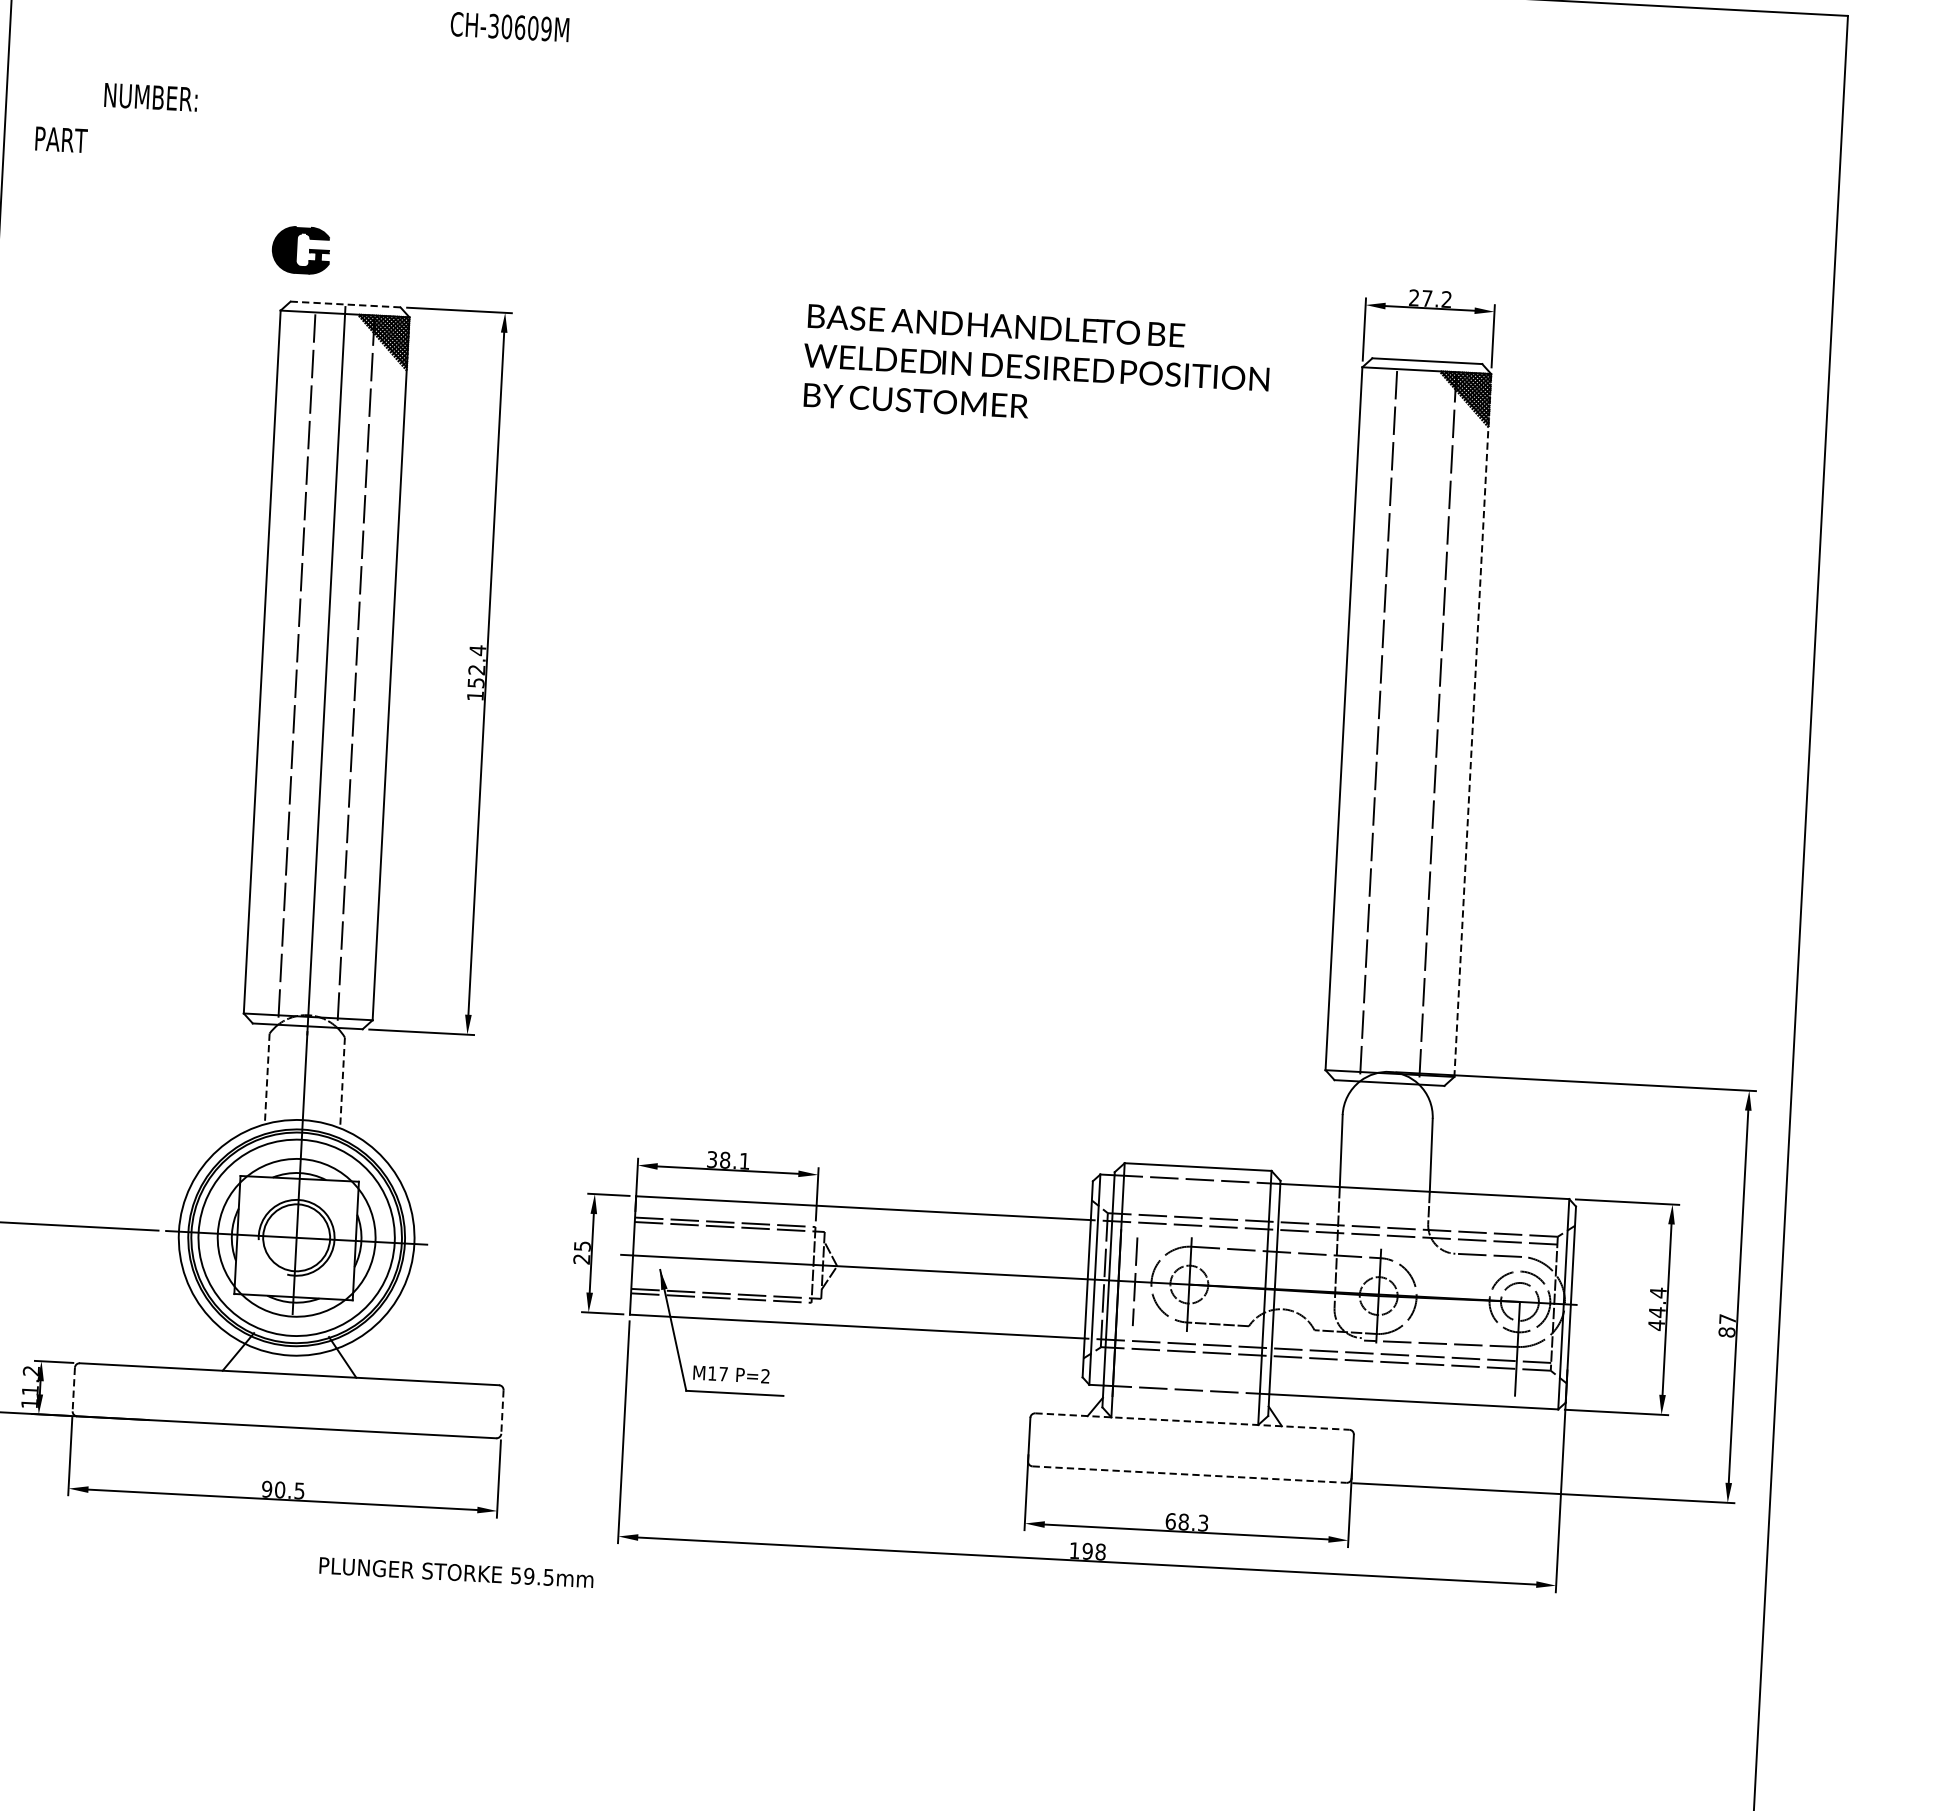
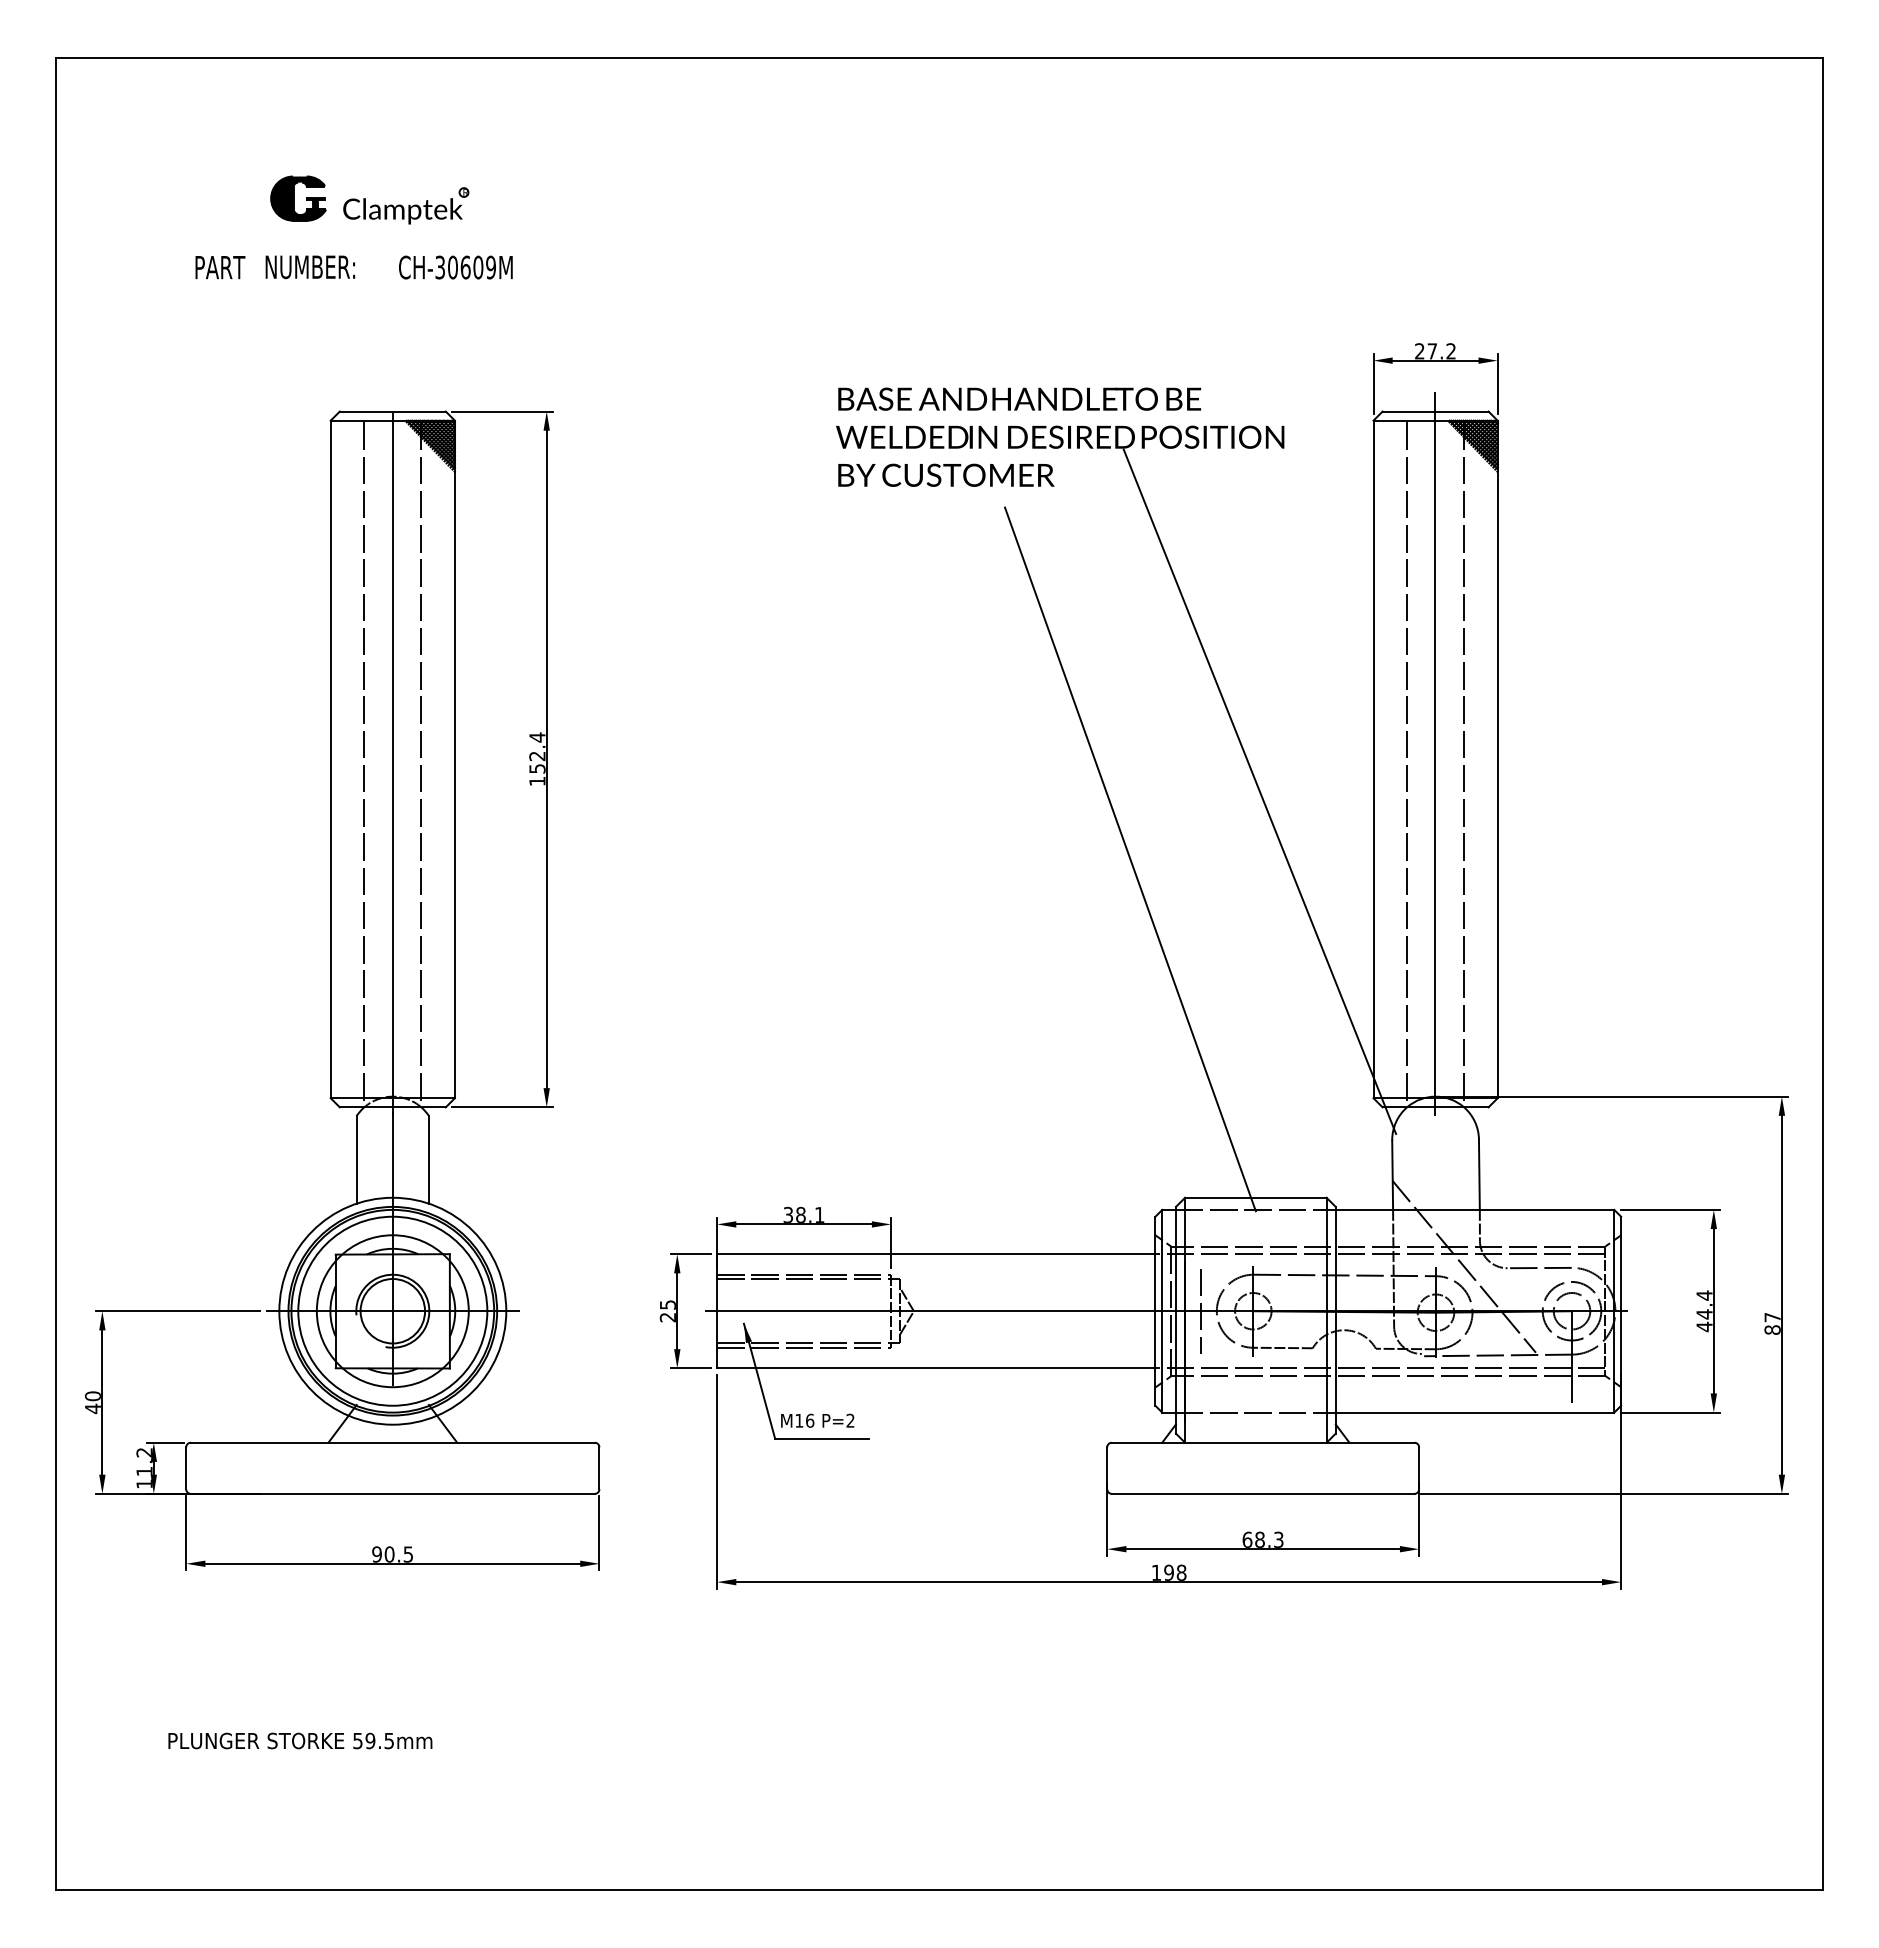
text: (509, 27) -> (455, 267), moved
part: (370, 91) -> (406, 205), added
text: (150, 97) -> (309, 267), moved
text: (61, 139) -> (220, 267), moved
part: (301, 250) -> (298, 198), moved
line: (345, 304) -> (392, 411), dashed -> solid
line: (1408, 716) -> (1435, 754), added
line: (1472, 725) -> (1497, 759), dashed -> solid
line: (1223, 745) -> (1259, 791), added
line: (1086, 809) -> (1130, 859), added
line: (267, 1079) -> (356, 1160), dashed -> solid
line: (342, 1083) -> (429, 1160), dashed -> solid
line: (1409, 1249) -> (1463, 1266), added
text: (724, 1373) -> (810, 1420), M17 -> M16
line: (74, 1389) -> (186, 1468), dashed -> solid
line: (502, 1412) -> (599, 1468), dashed -> solid
line: (1192, 1421) -> (1263, 1442), dashed -> solid
line: (1189, 1474) -> (1263, 1493), dashed -> solid
text: (456, 1572) -> (300, 1740), moved

